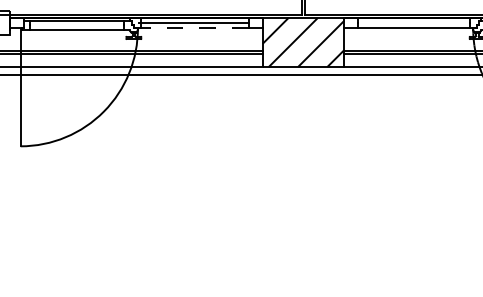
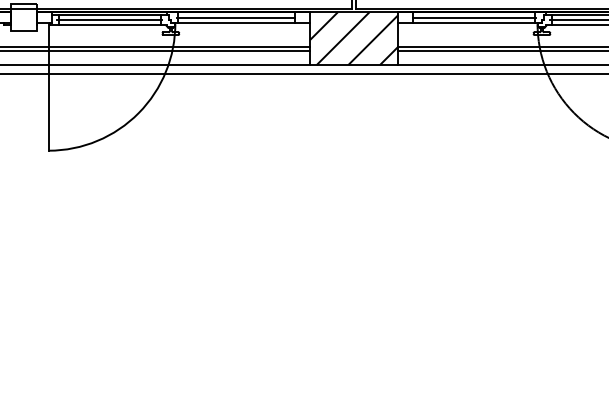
line: (414, 23) -> (474, 17), added
line: (76, 25) -> (109, 20), added
line: (191, 27) -> (233, 22), dashed -> solid

